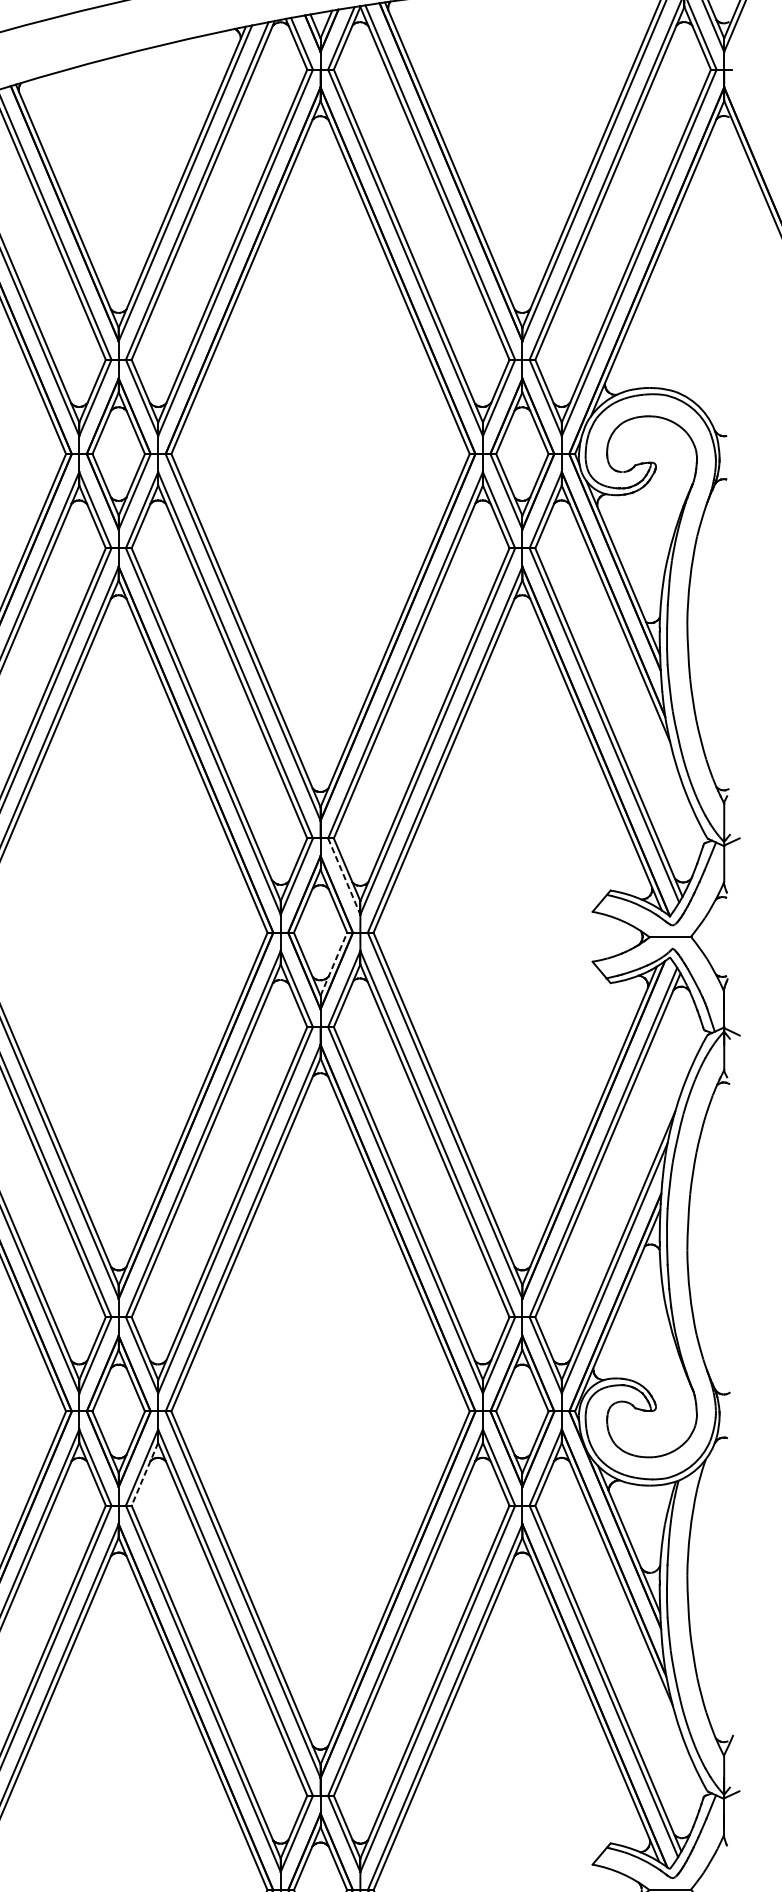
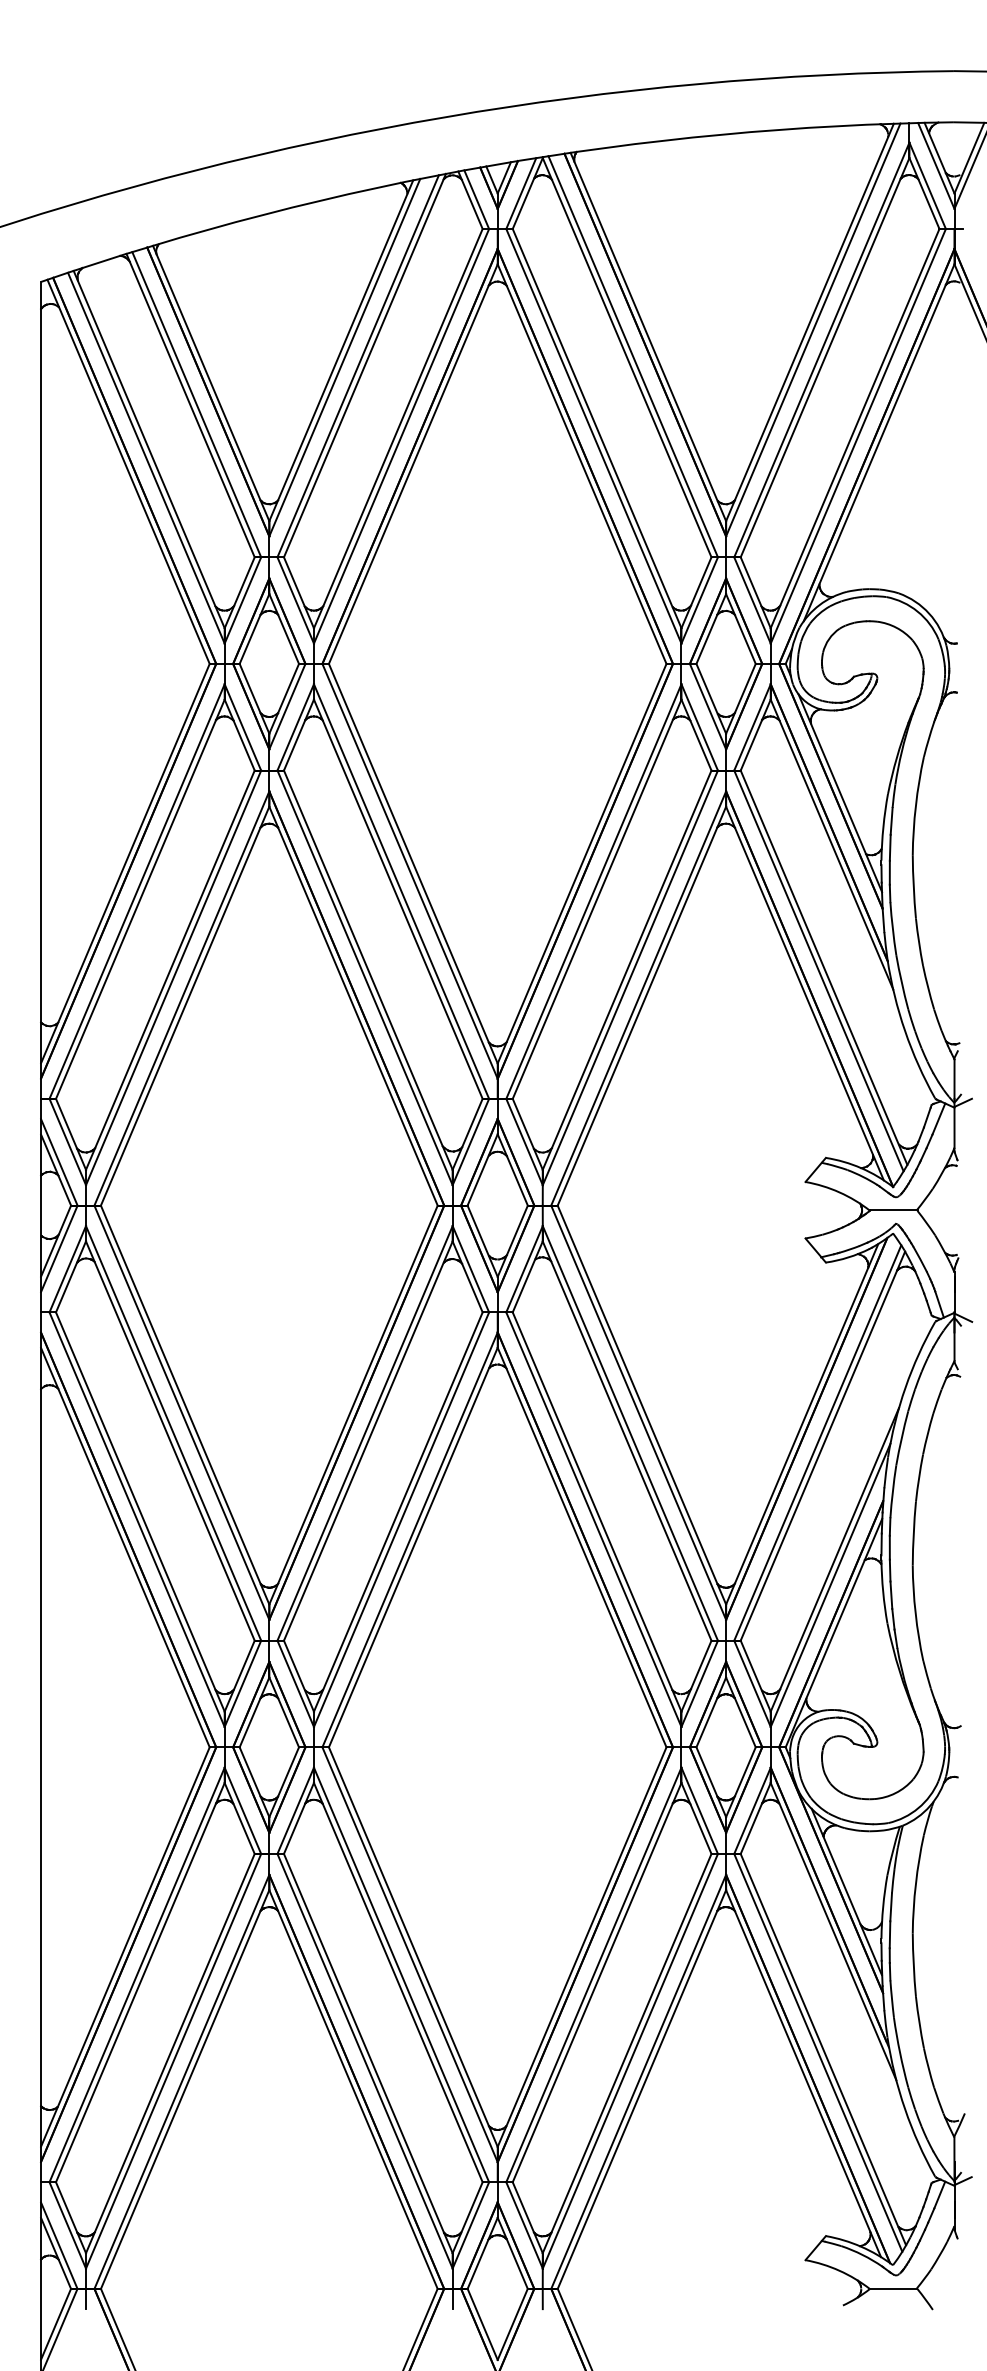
line: (344, 876) -> (524, 1142), dashed -> solid
line: (333, 964) -> (512, 1241), dashed -> solid
line: (144, 1474) -> (298, 1818), dashed -> solid

